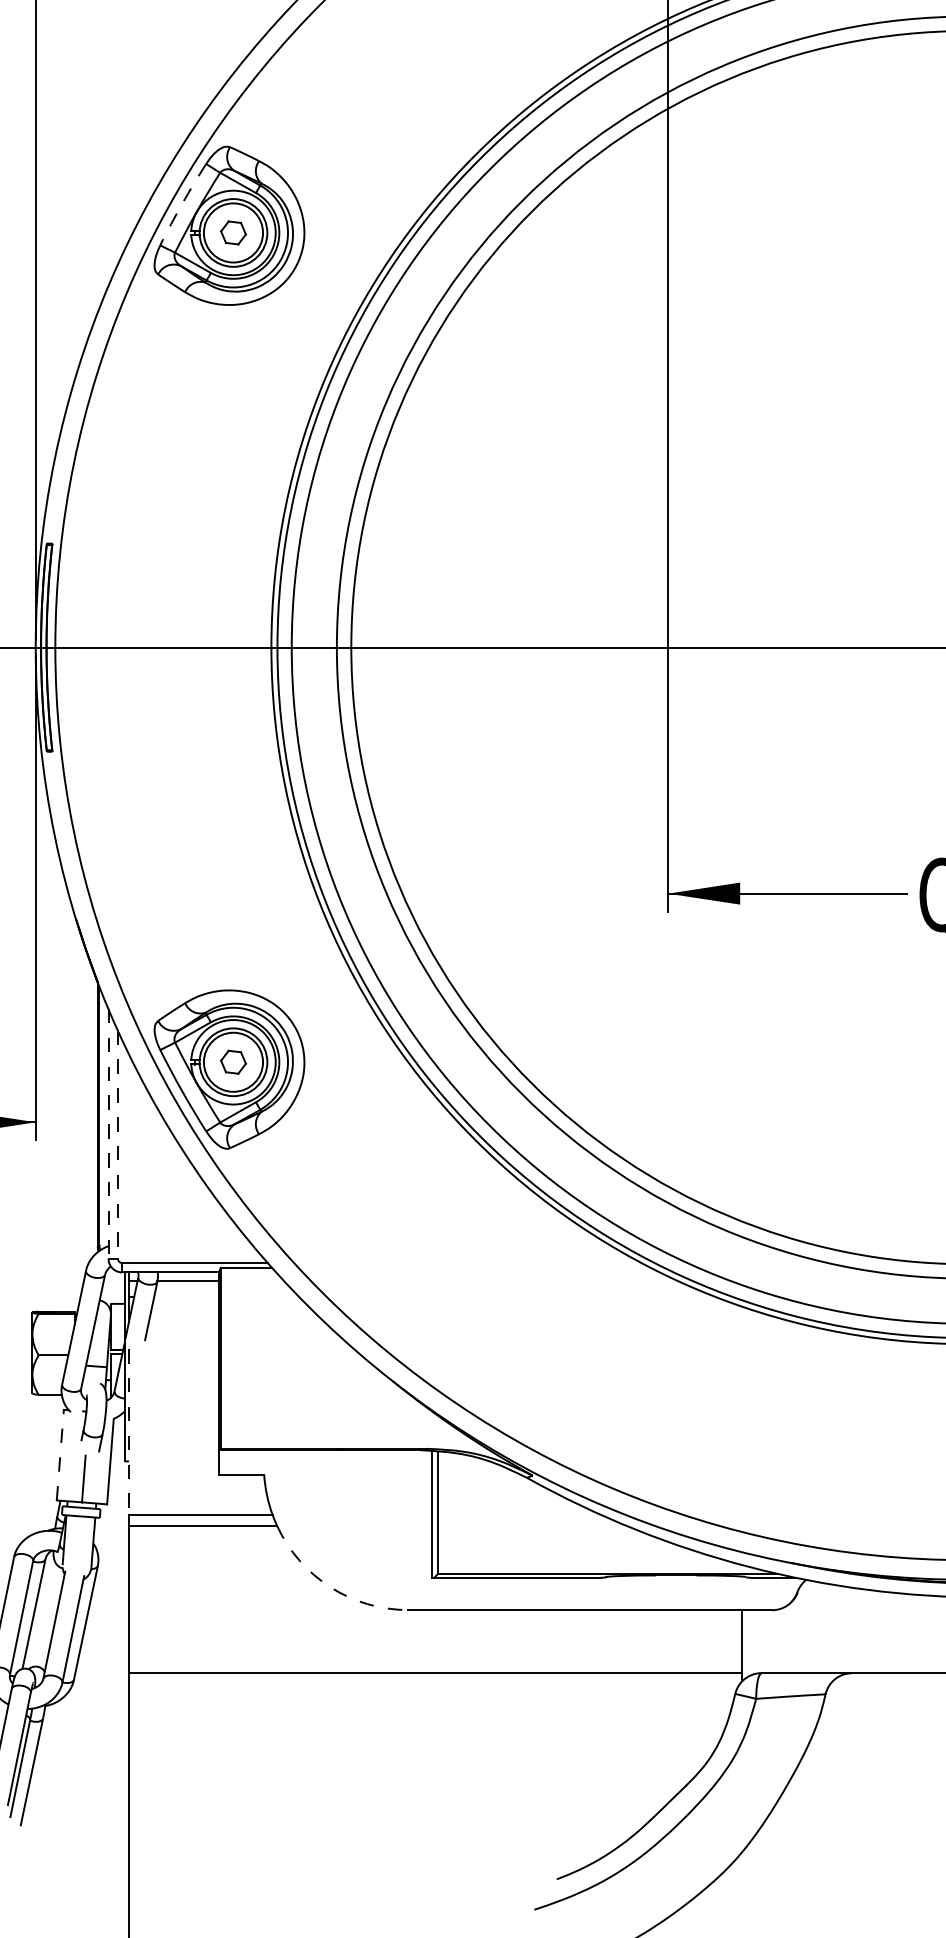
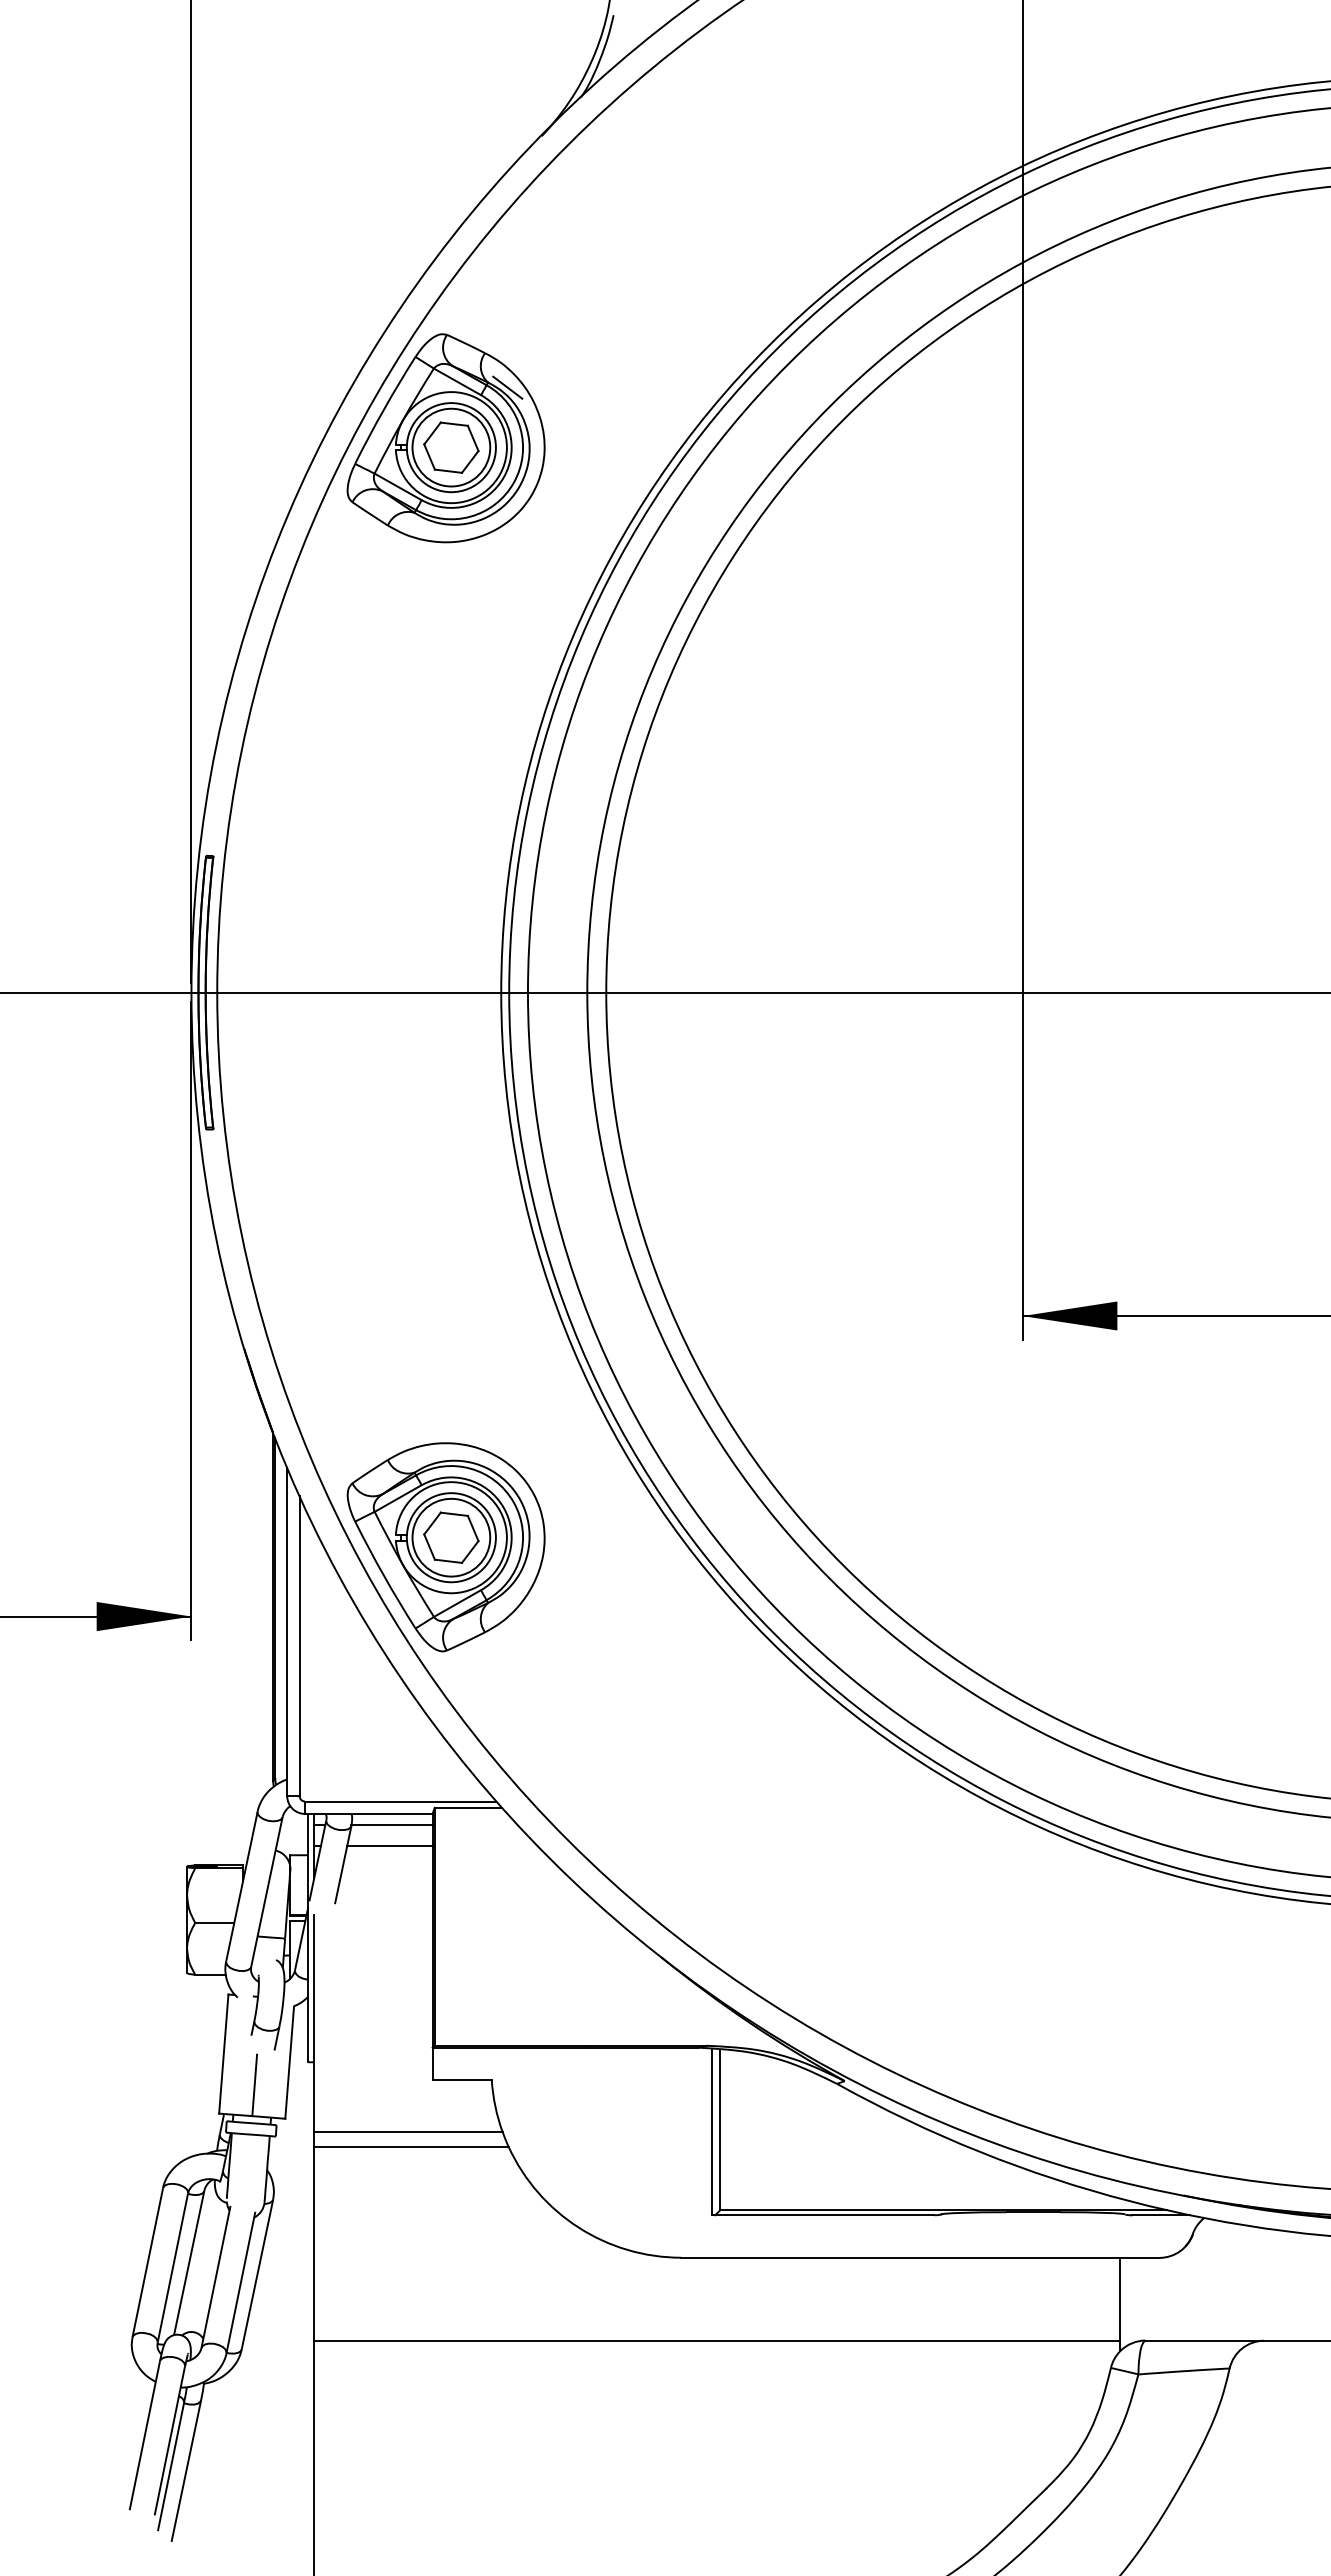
line: (276, 187) -> (507, 387), added
arc: (181, 203) -> (383, 409), dashed -> solid
part: (233, 232) -> (451, 447), size x1.67
part: (233, 1062) -> (451, 1537), size x1.67
line: (108, 1134) -> (287, 1632), dashed -> solid
line: (117, 1145) -> (299, 1646), dashed -> solid
line: (186, 1297) -> (389, 1846), added
line: (129, 1431) -> (314, 2023), dashed -> solid
line: (60, 1455) -> (223, 2054), dashed -> solid
arc: (330, 1587) -> (578, 2227), dashed -> solid

